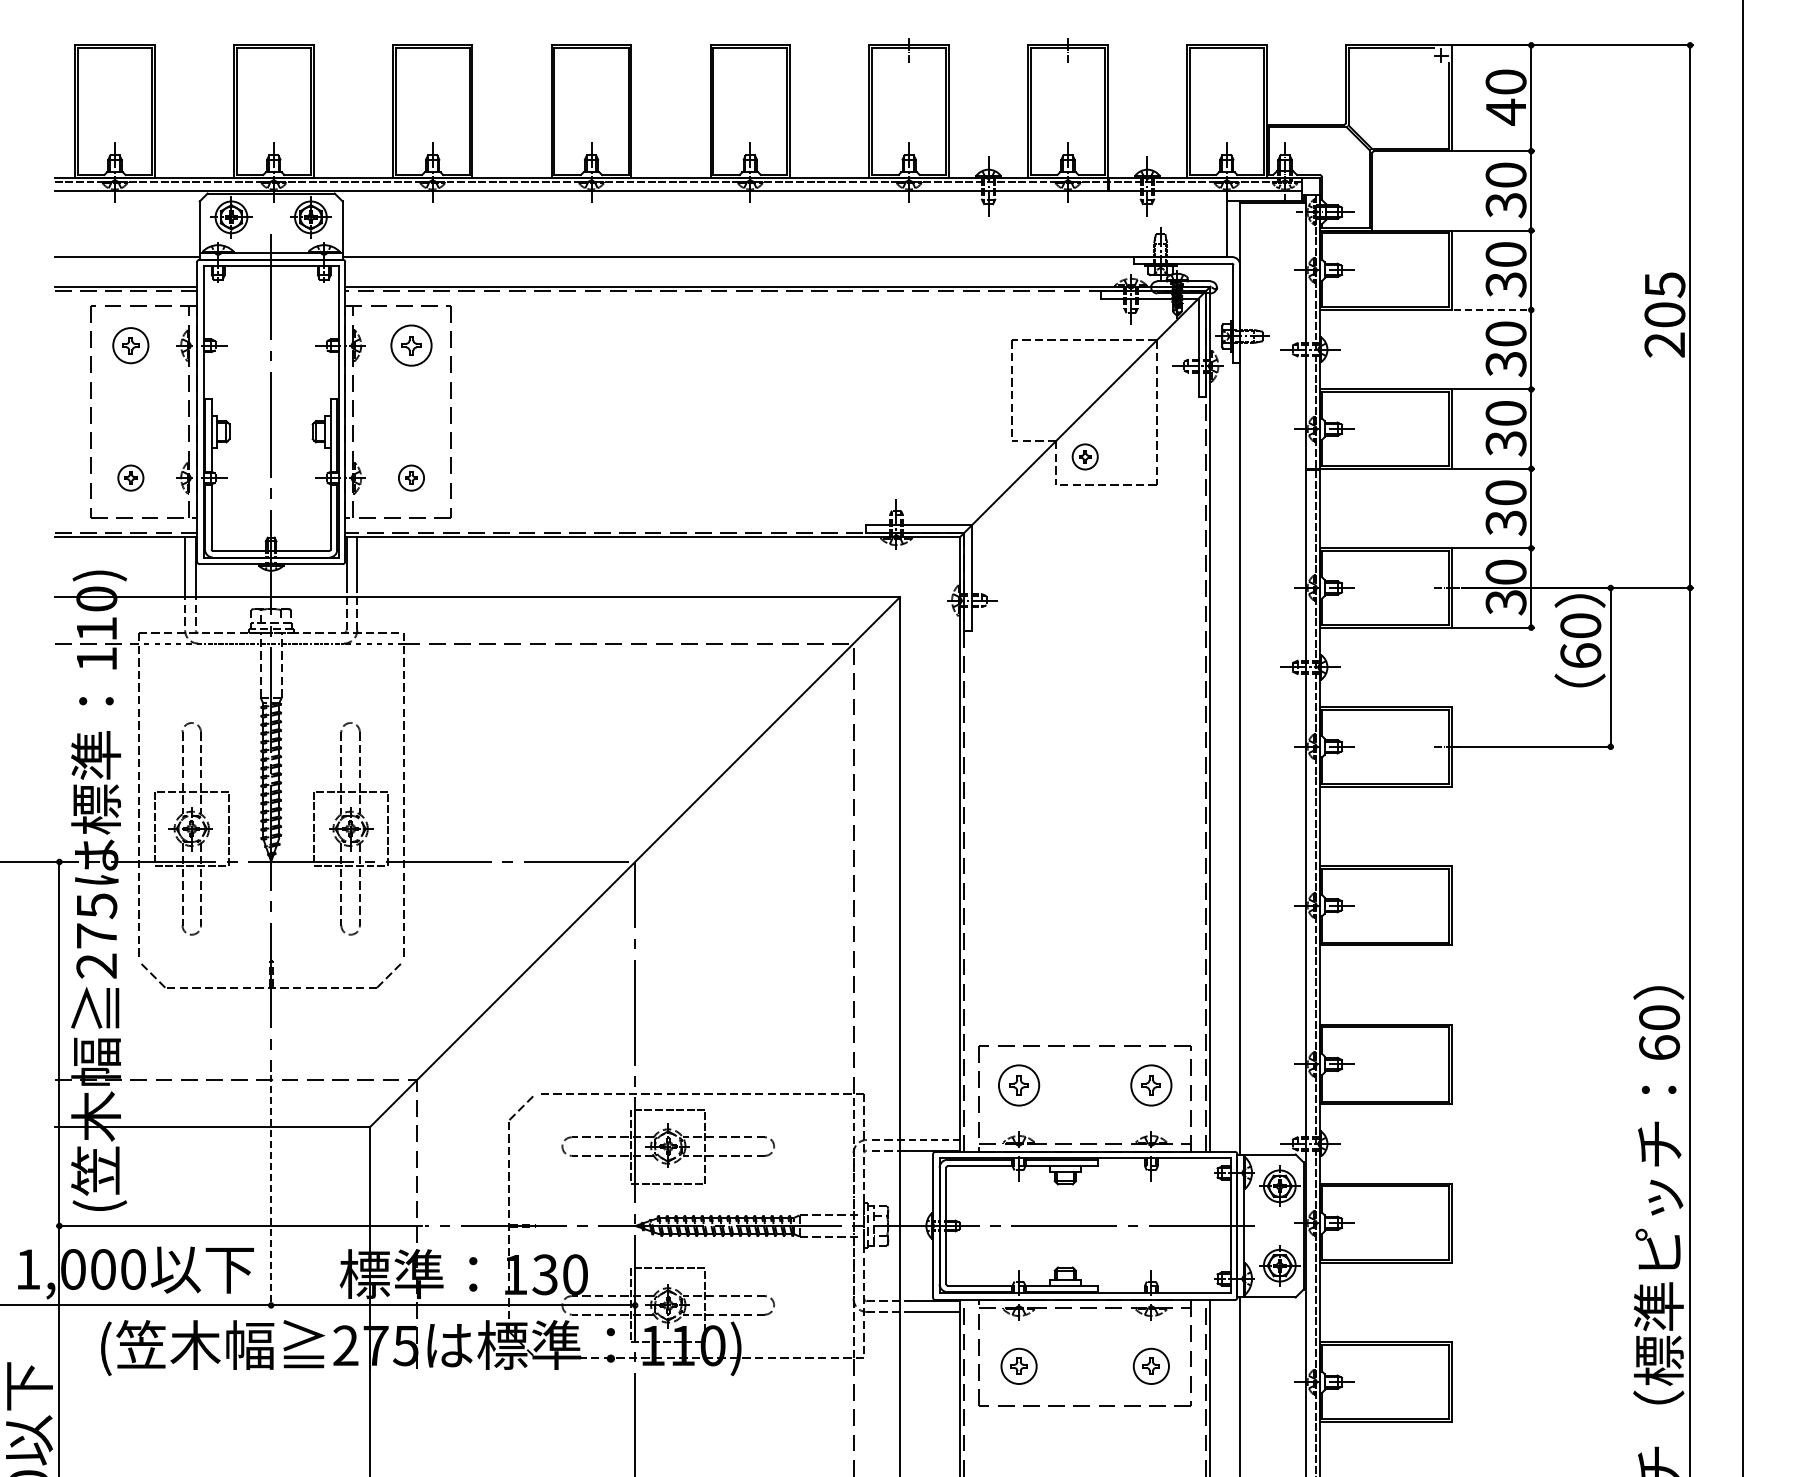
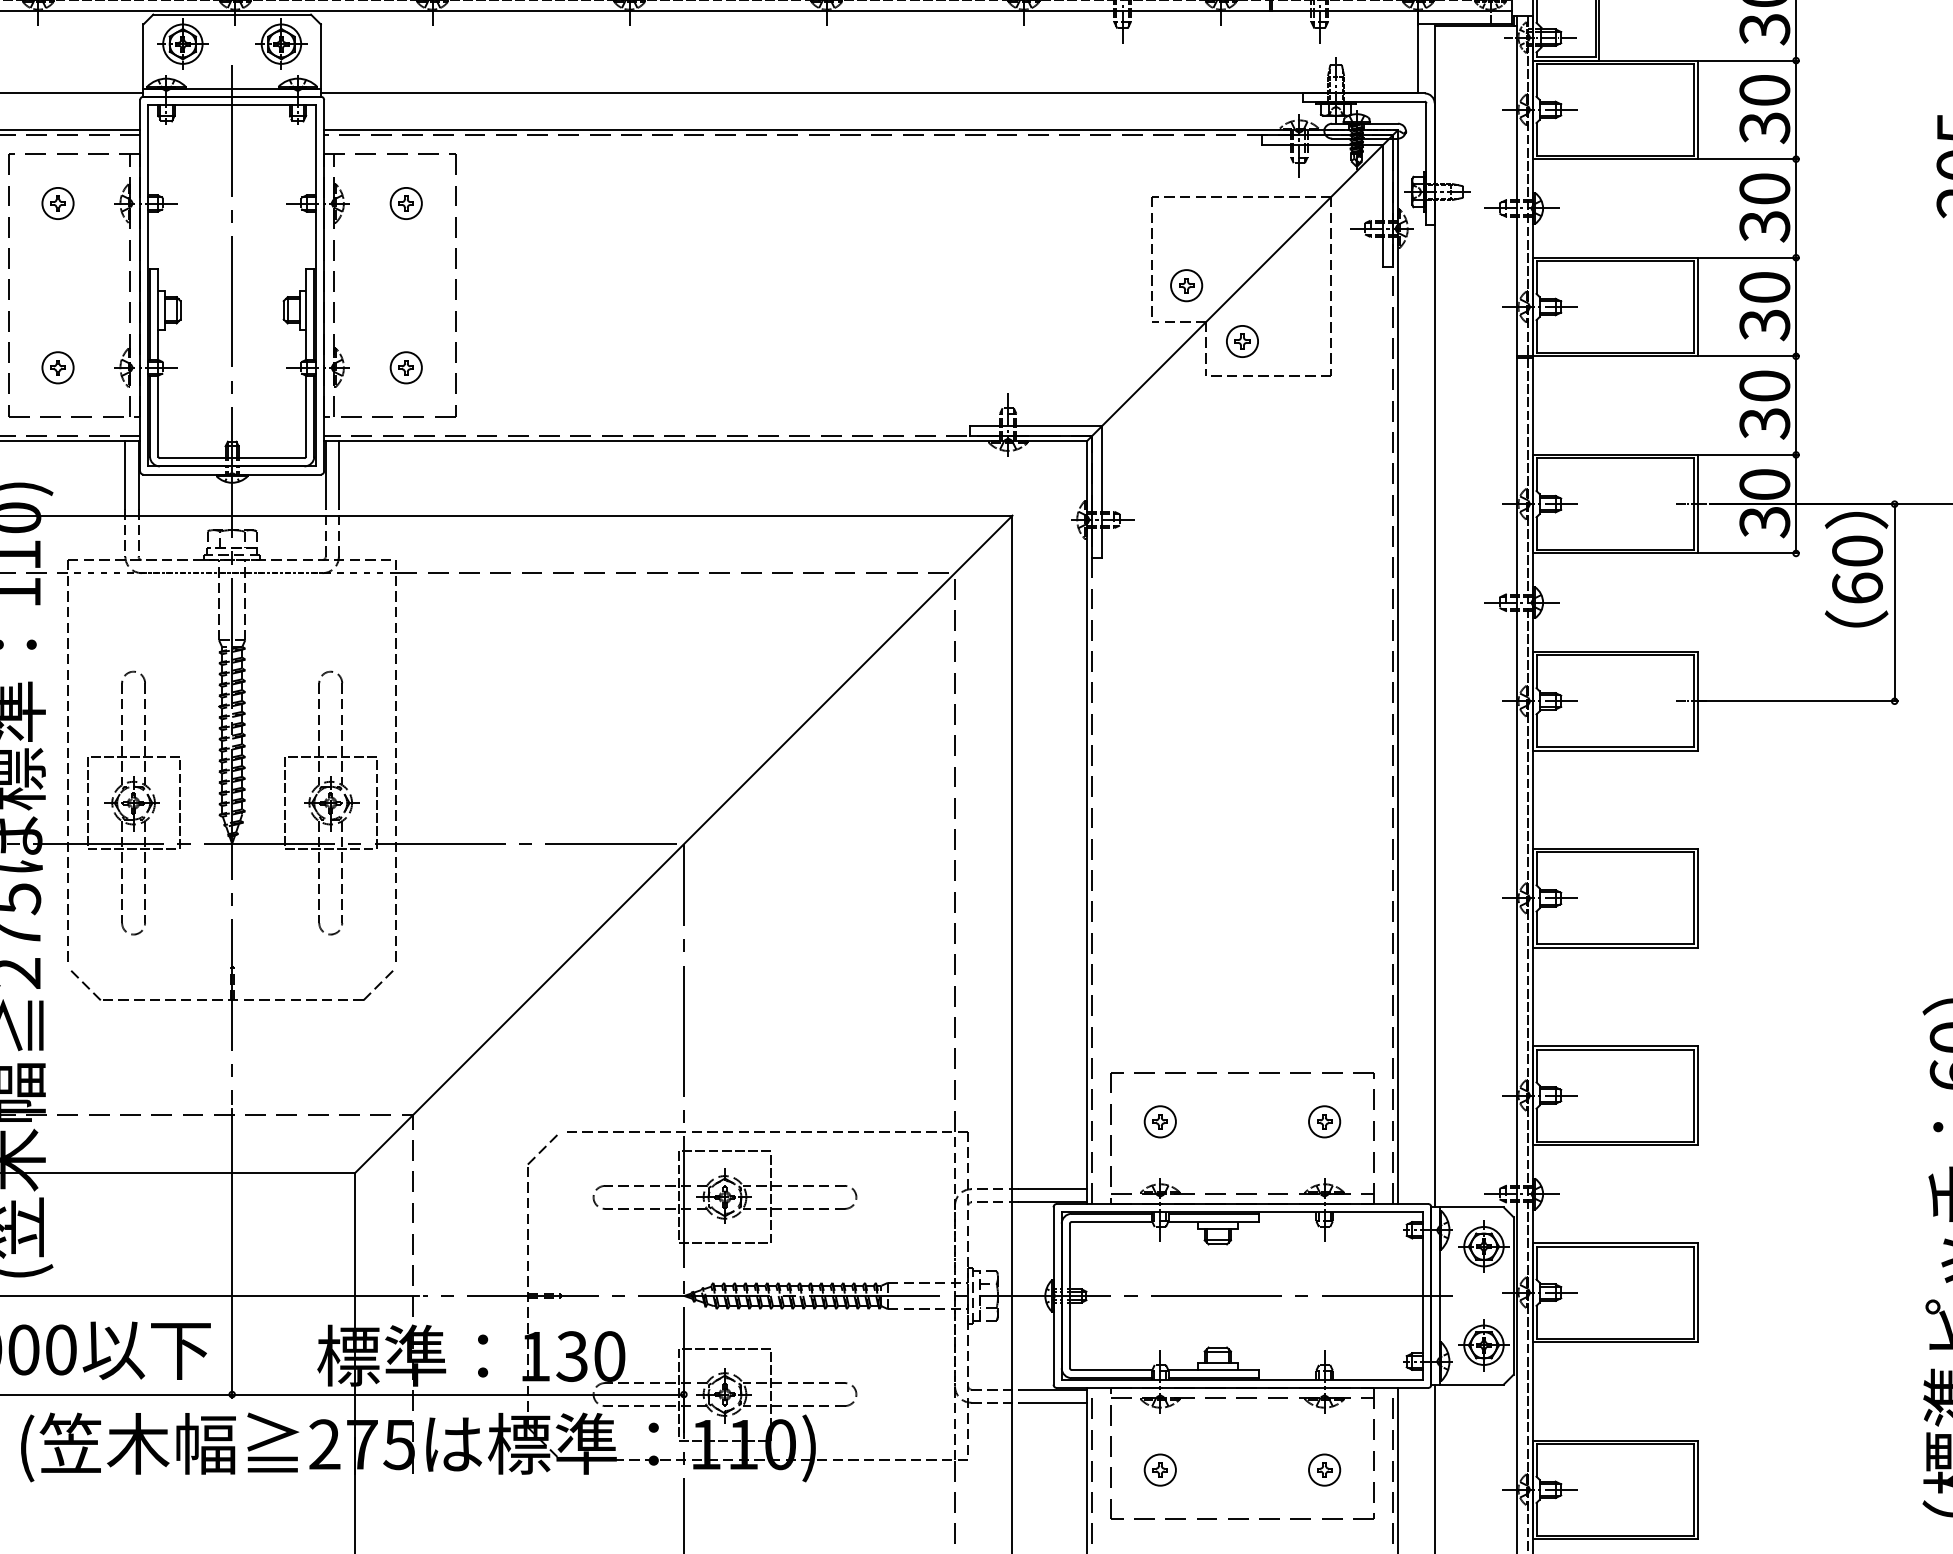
line: (1494, 310) -> (1750, 159), dashed -> solid
part: (130, 345) -> (57, 203), size x0.71
part: (411, 345) -> (406, 203), size x0.62
part: (1039, 411) -> (1185, 285), added
part: (1018, 1085) -> (1159, 1121), size x0.62
part: (1151, 1085) -> (1324, 1121), size x0.62
line: (932, 1139) -> (1052, 1188), dashed -> solid
line: (271, 1192) -> (232, 1254), dashed -> solid
part: (1018, 1365) -> (1159, 1469), size x0.71
part: (1151, 1365) -> (1324, 1469), size x0.71

